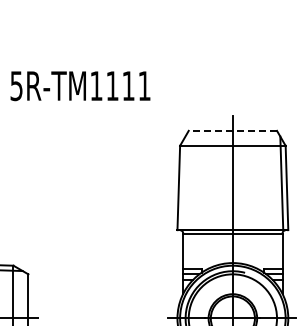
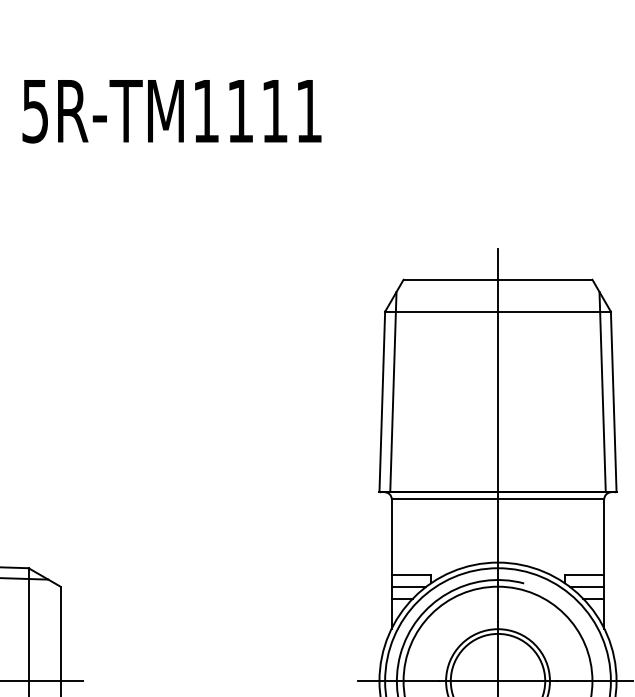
text: (80, 86) -> (172, 112), moved
line: (232, 130) -> (497, 278), dashed -> solid
line: (183, 183) -> (392, 392), added

